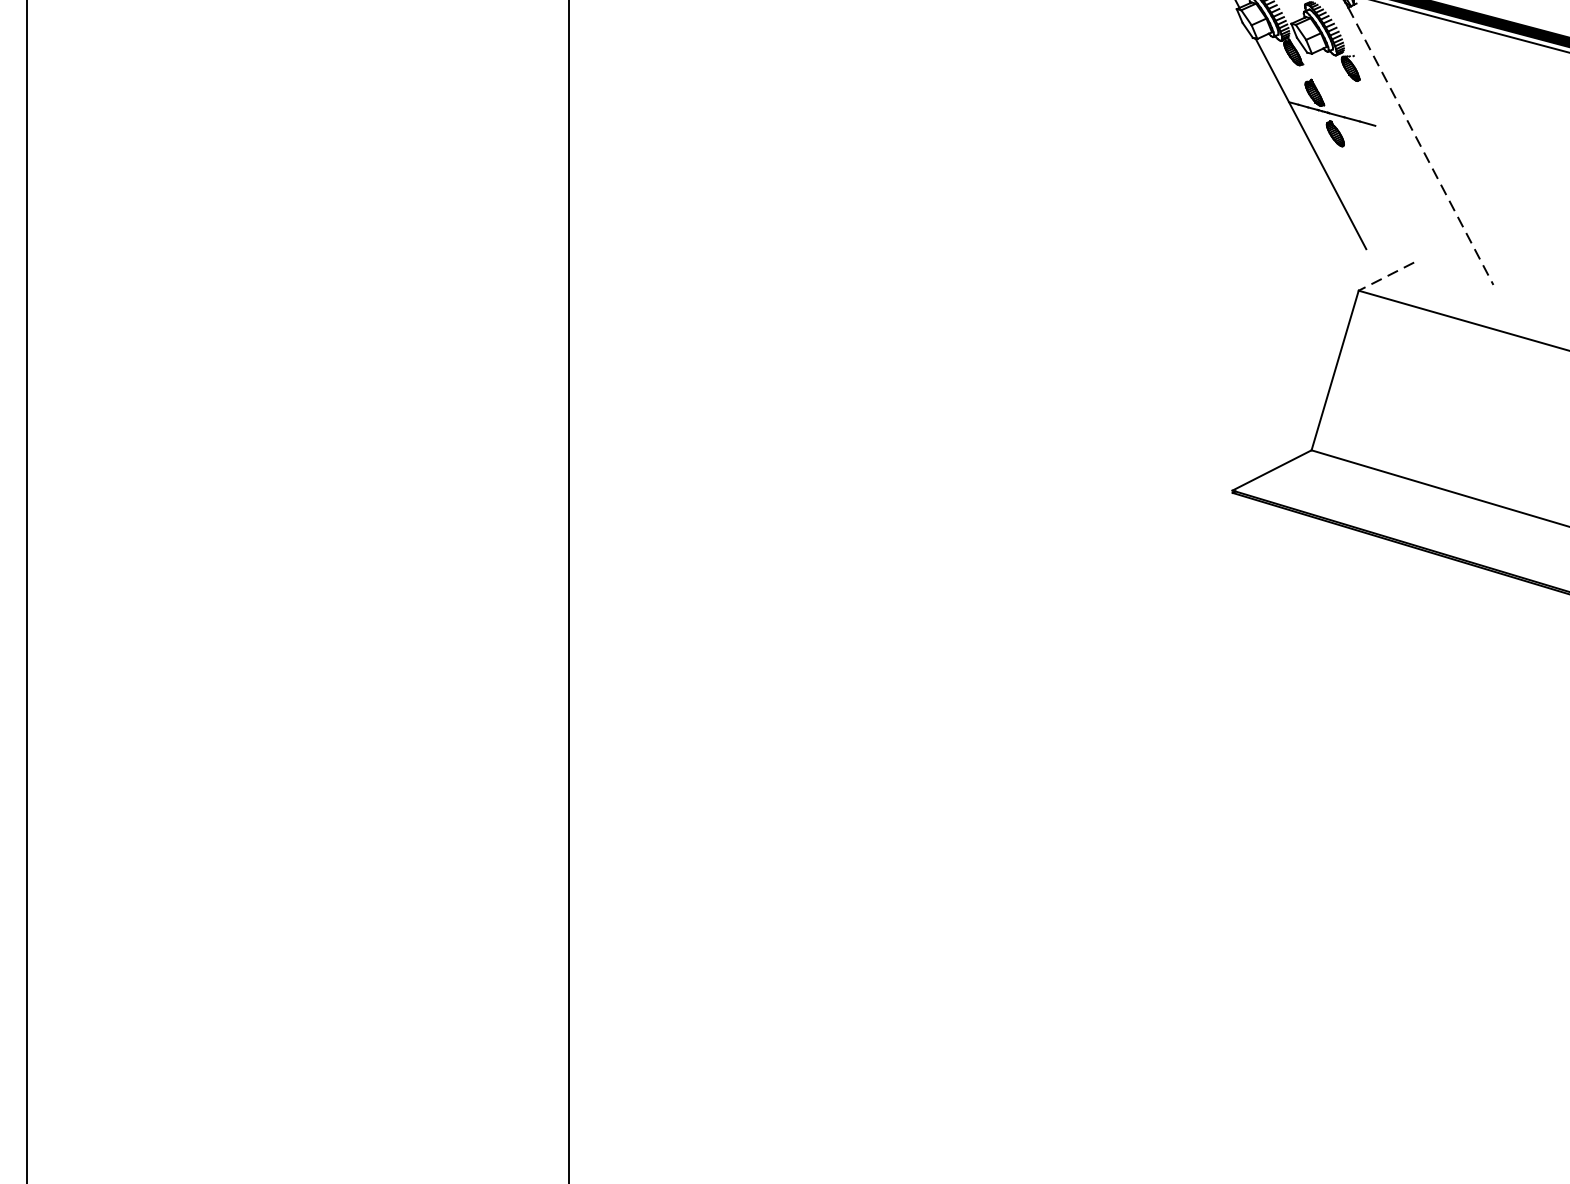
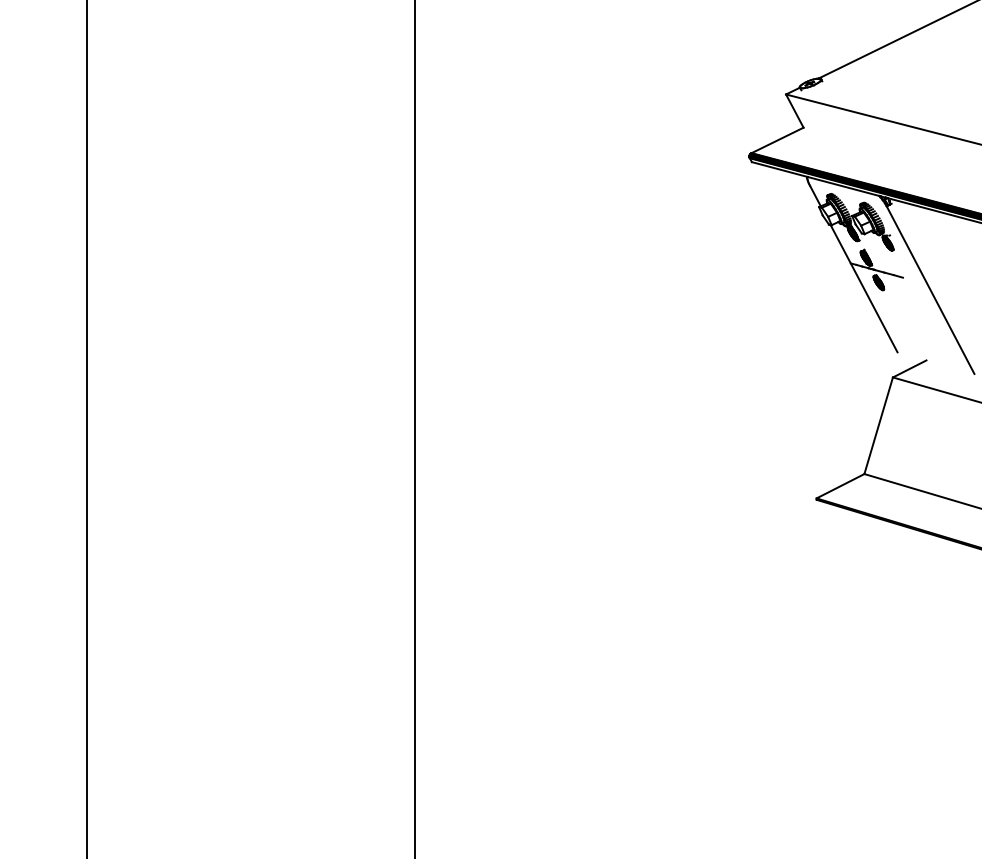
line: (1420, 146) -> (930, 290), dashed -> solid
line: (1386, 275) -> (909, 368), dashed -> solid

